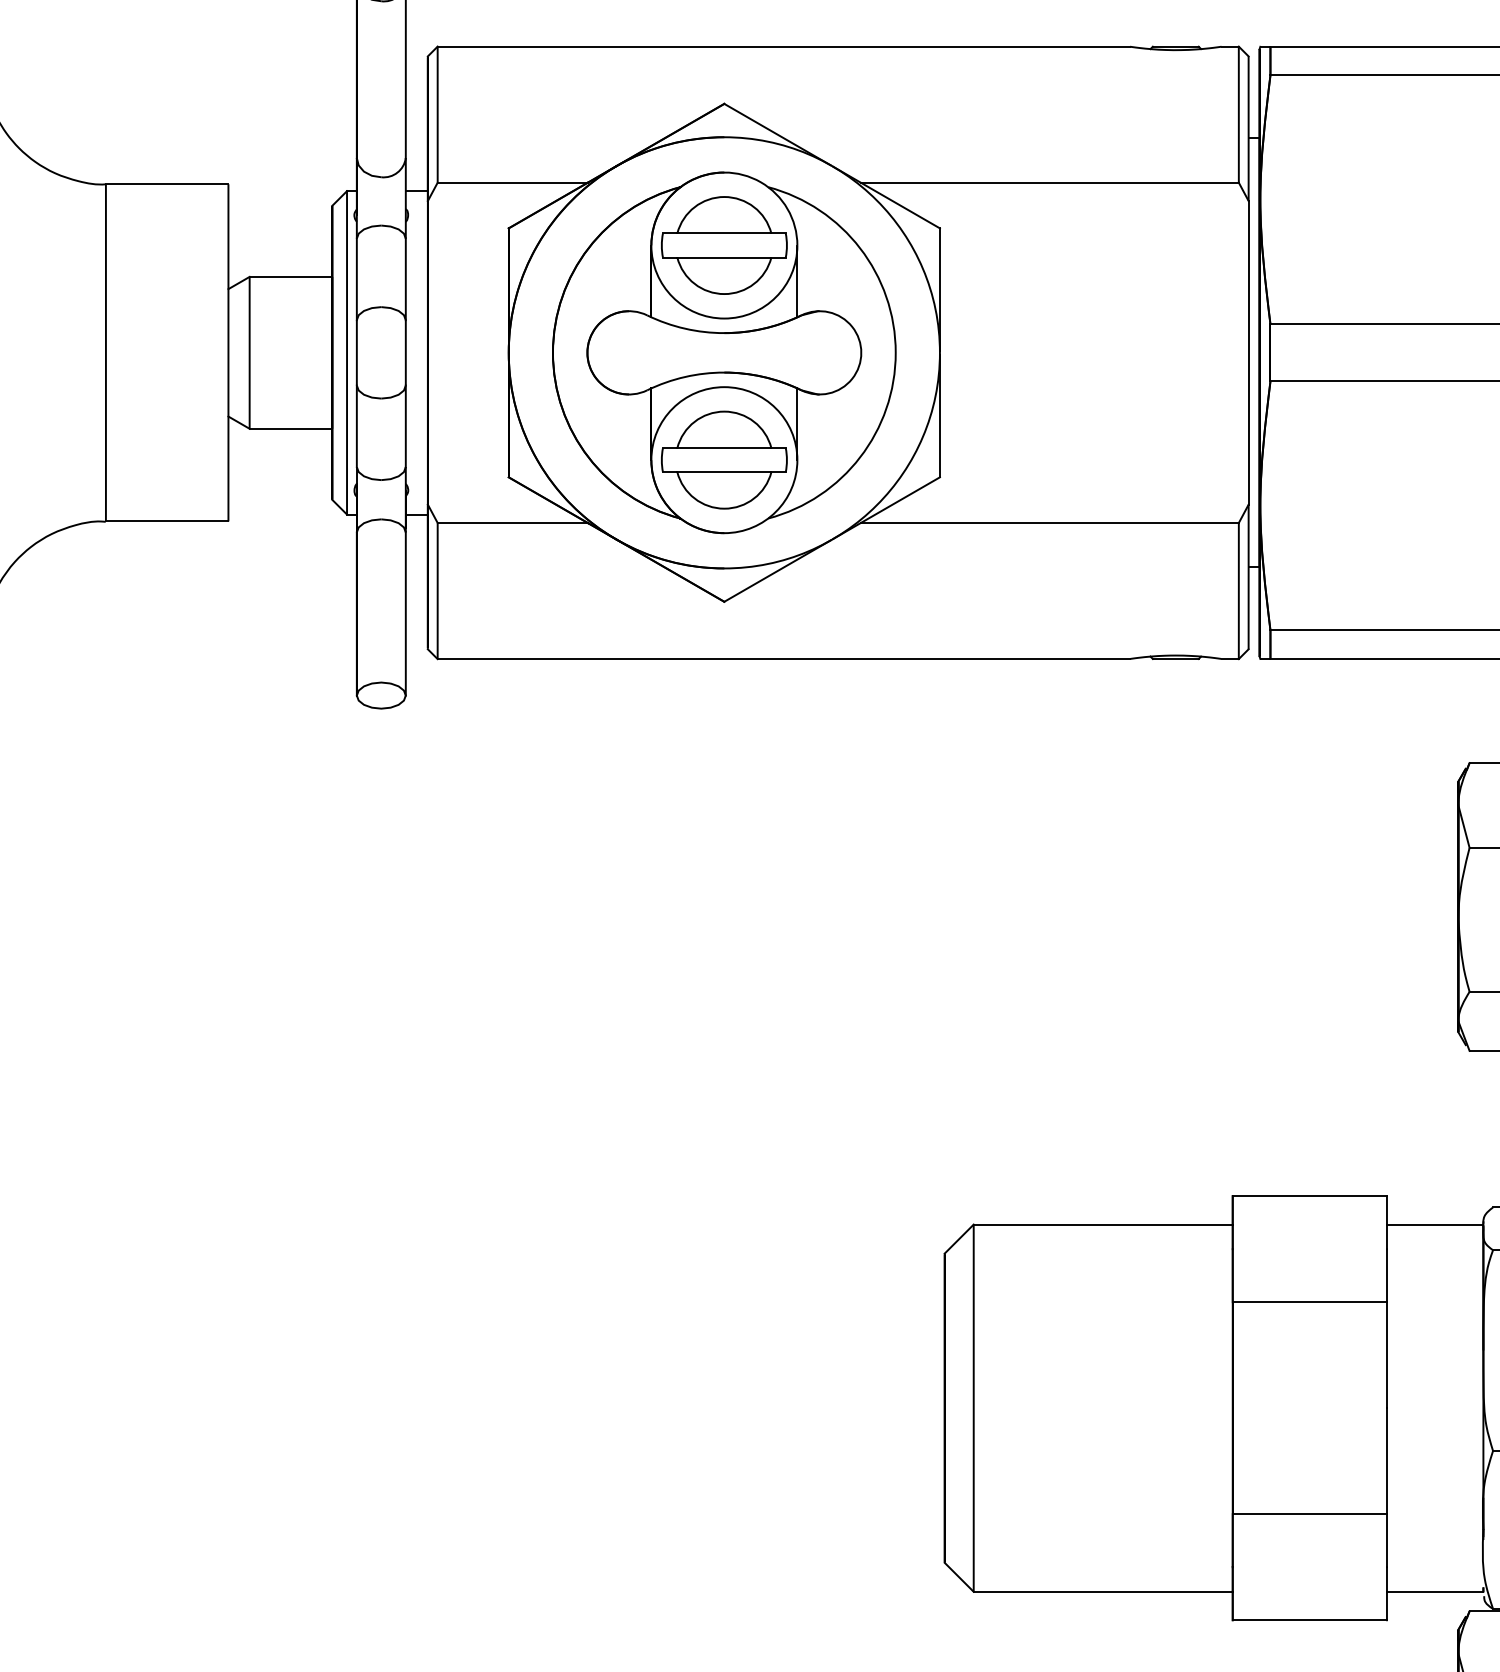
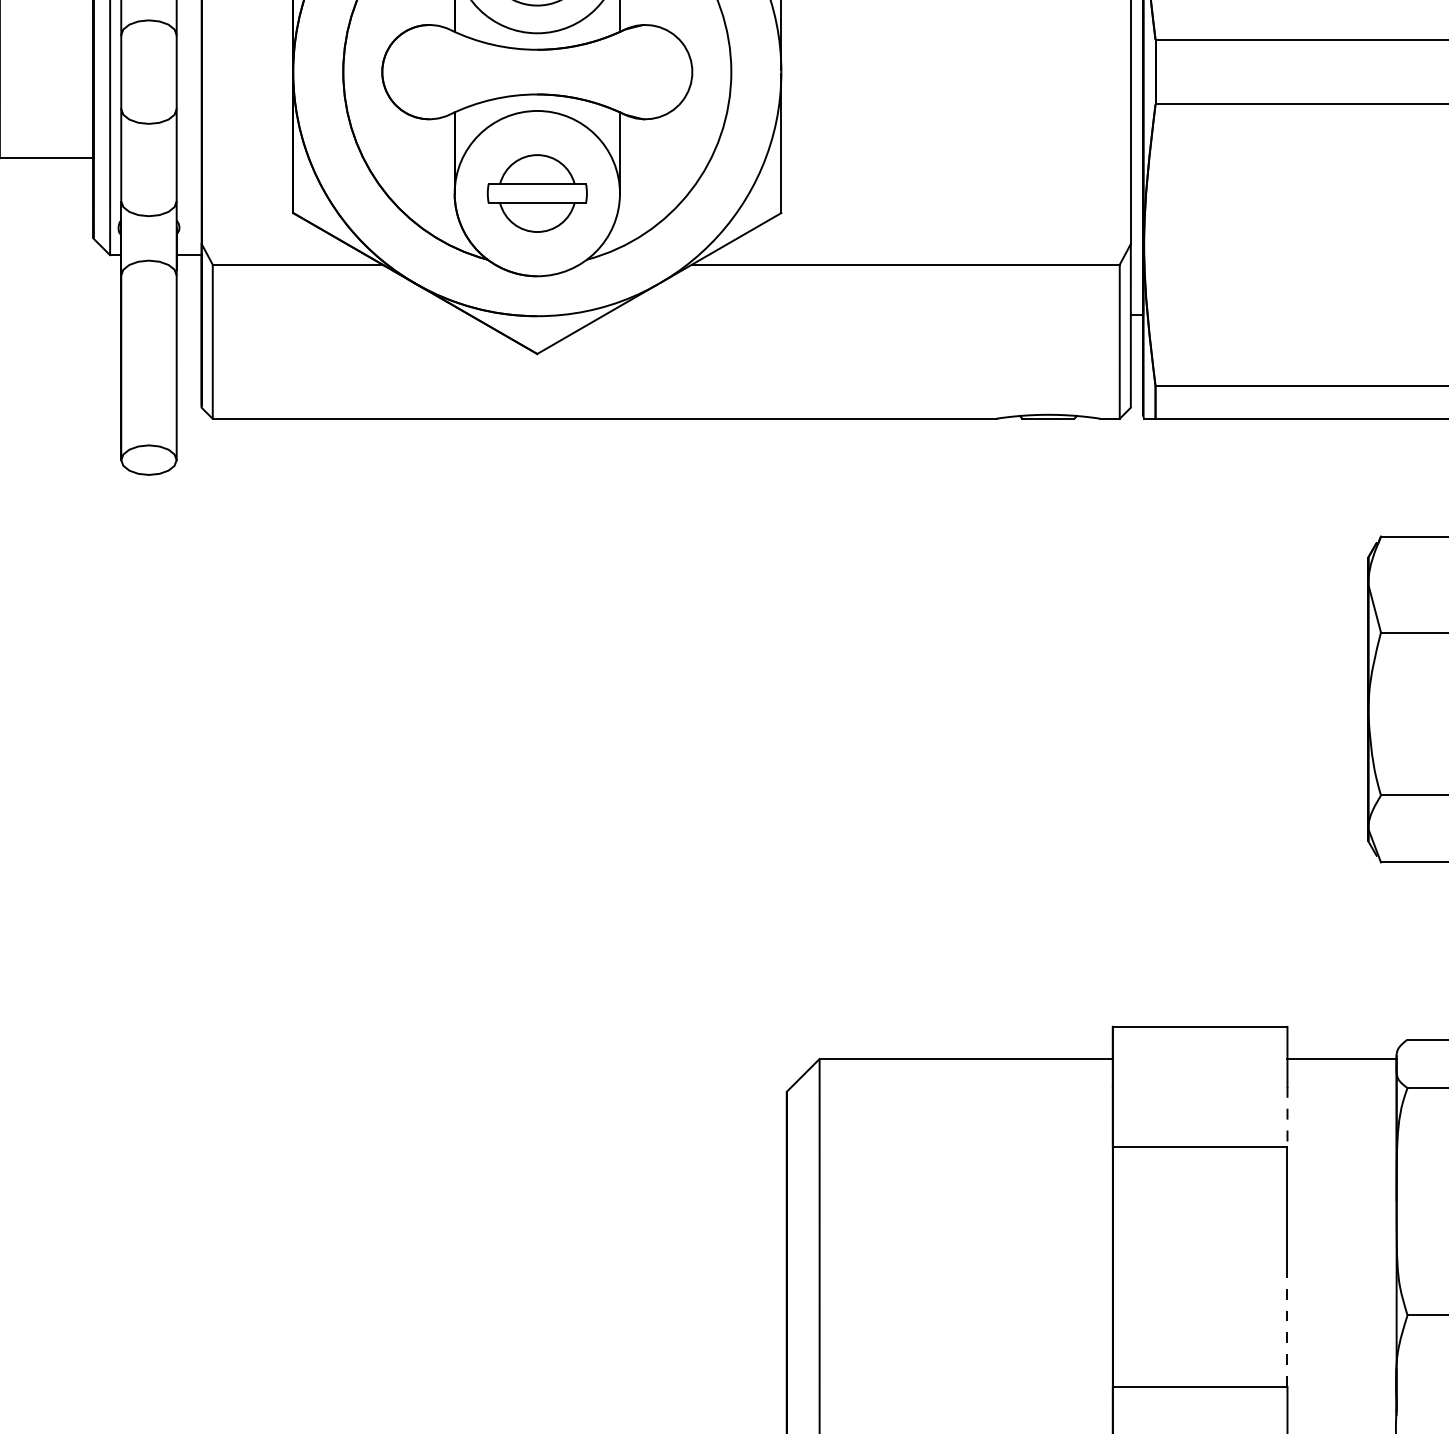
part: (724, 459) -> (537, 192), size x0.7
line: (1386, 1275) -> (1286, 1116), solid -> dashed
line: (1386, 1461) -> (1286, 1327), solid -> dashed

